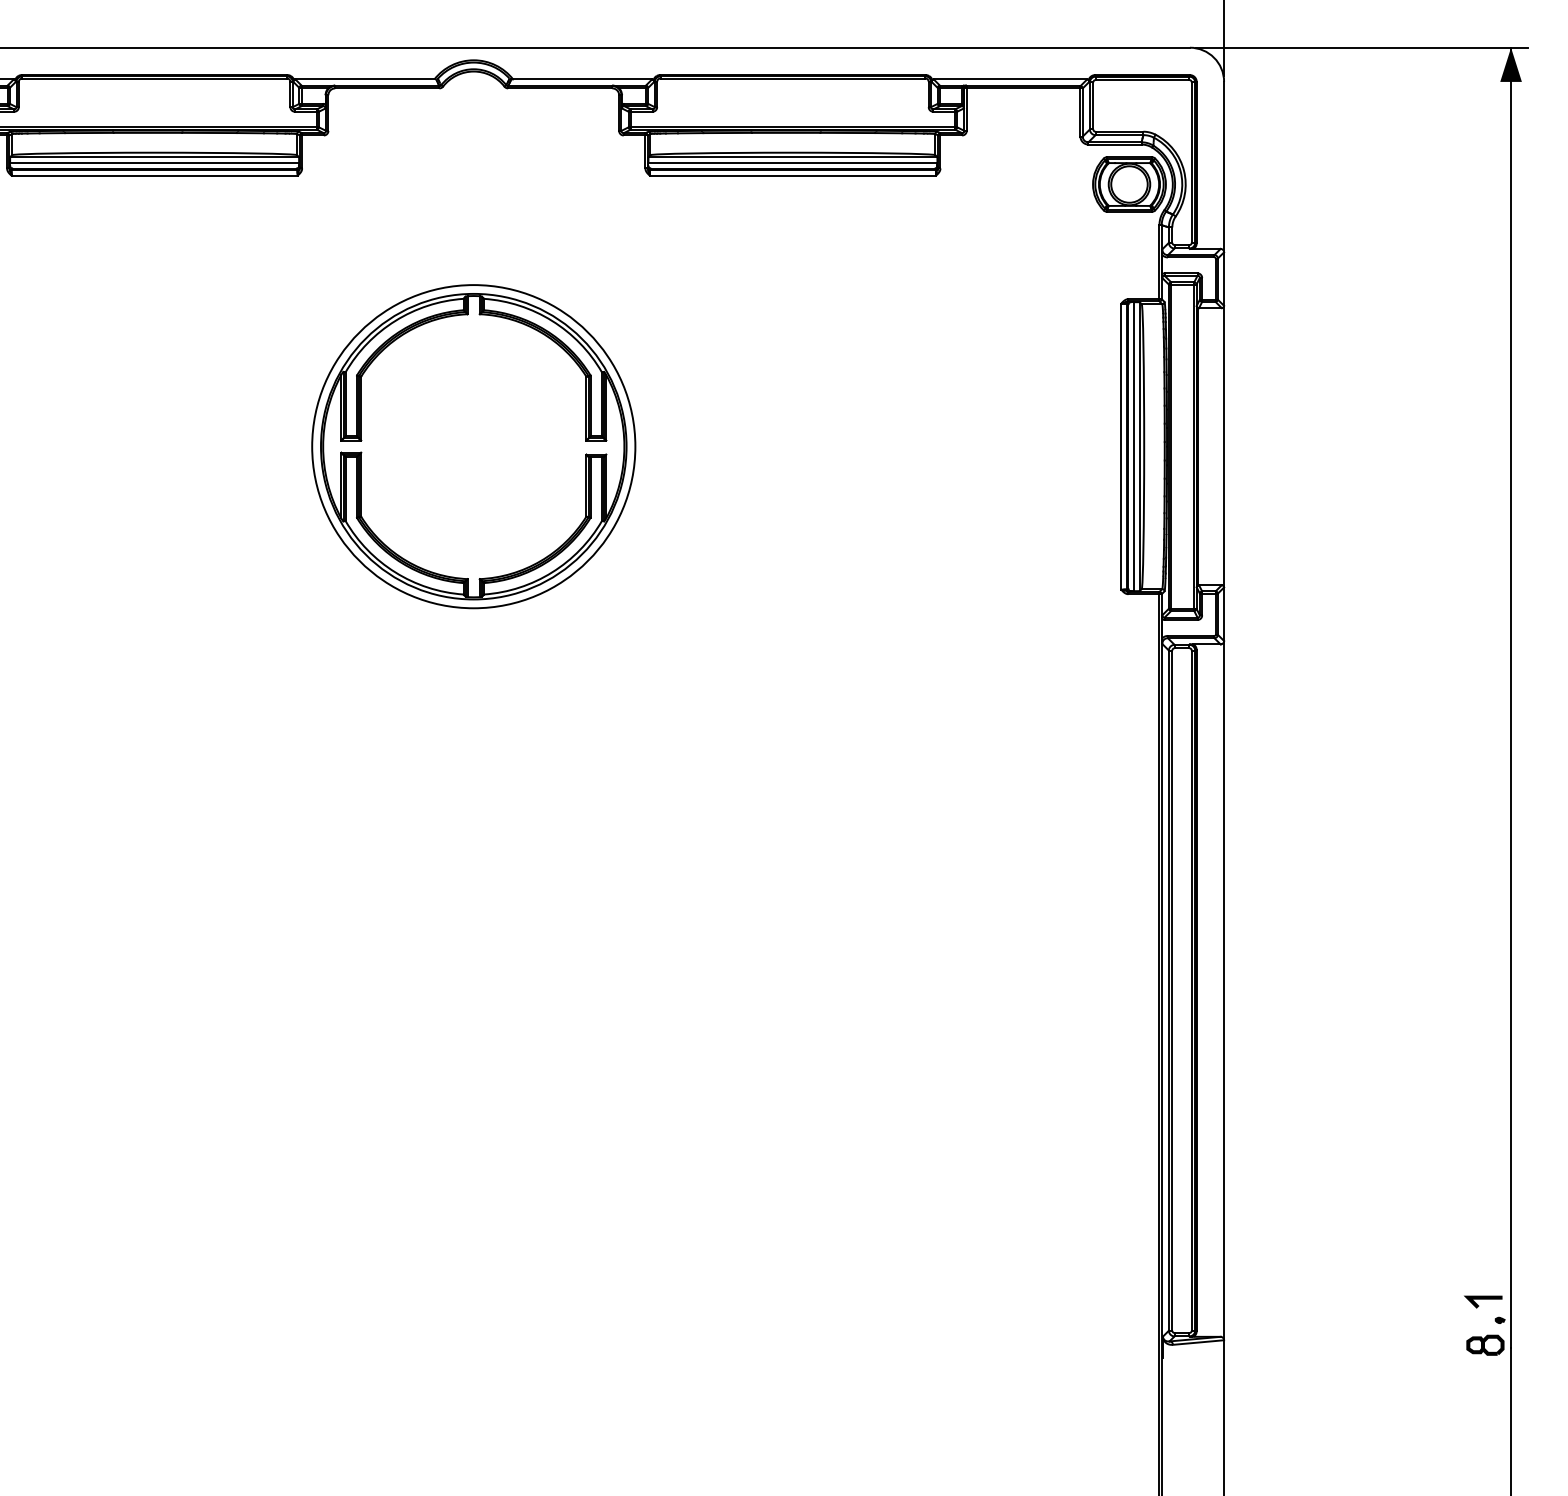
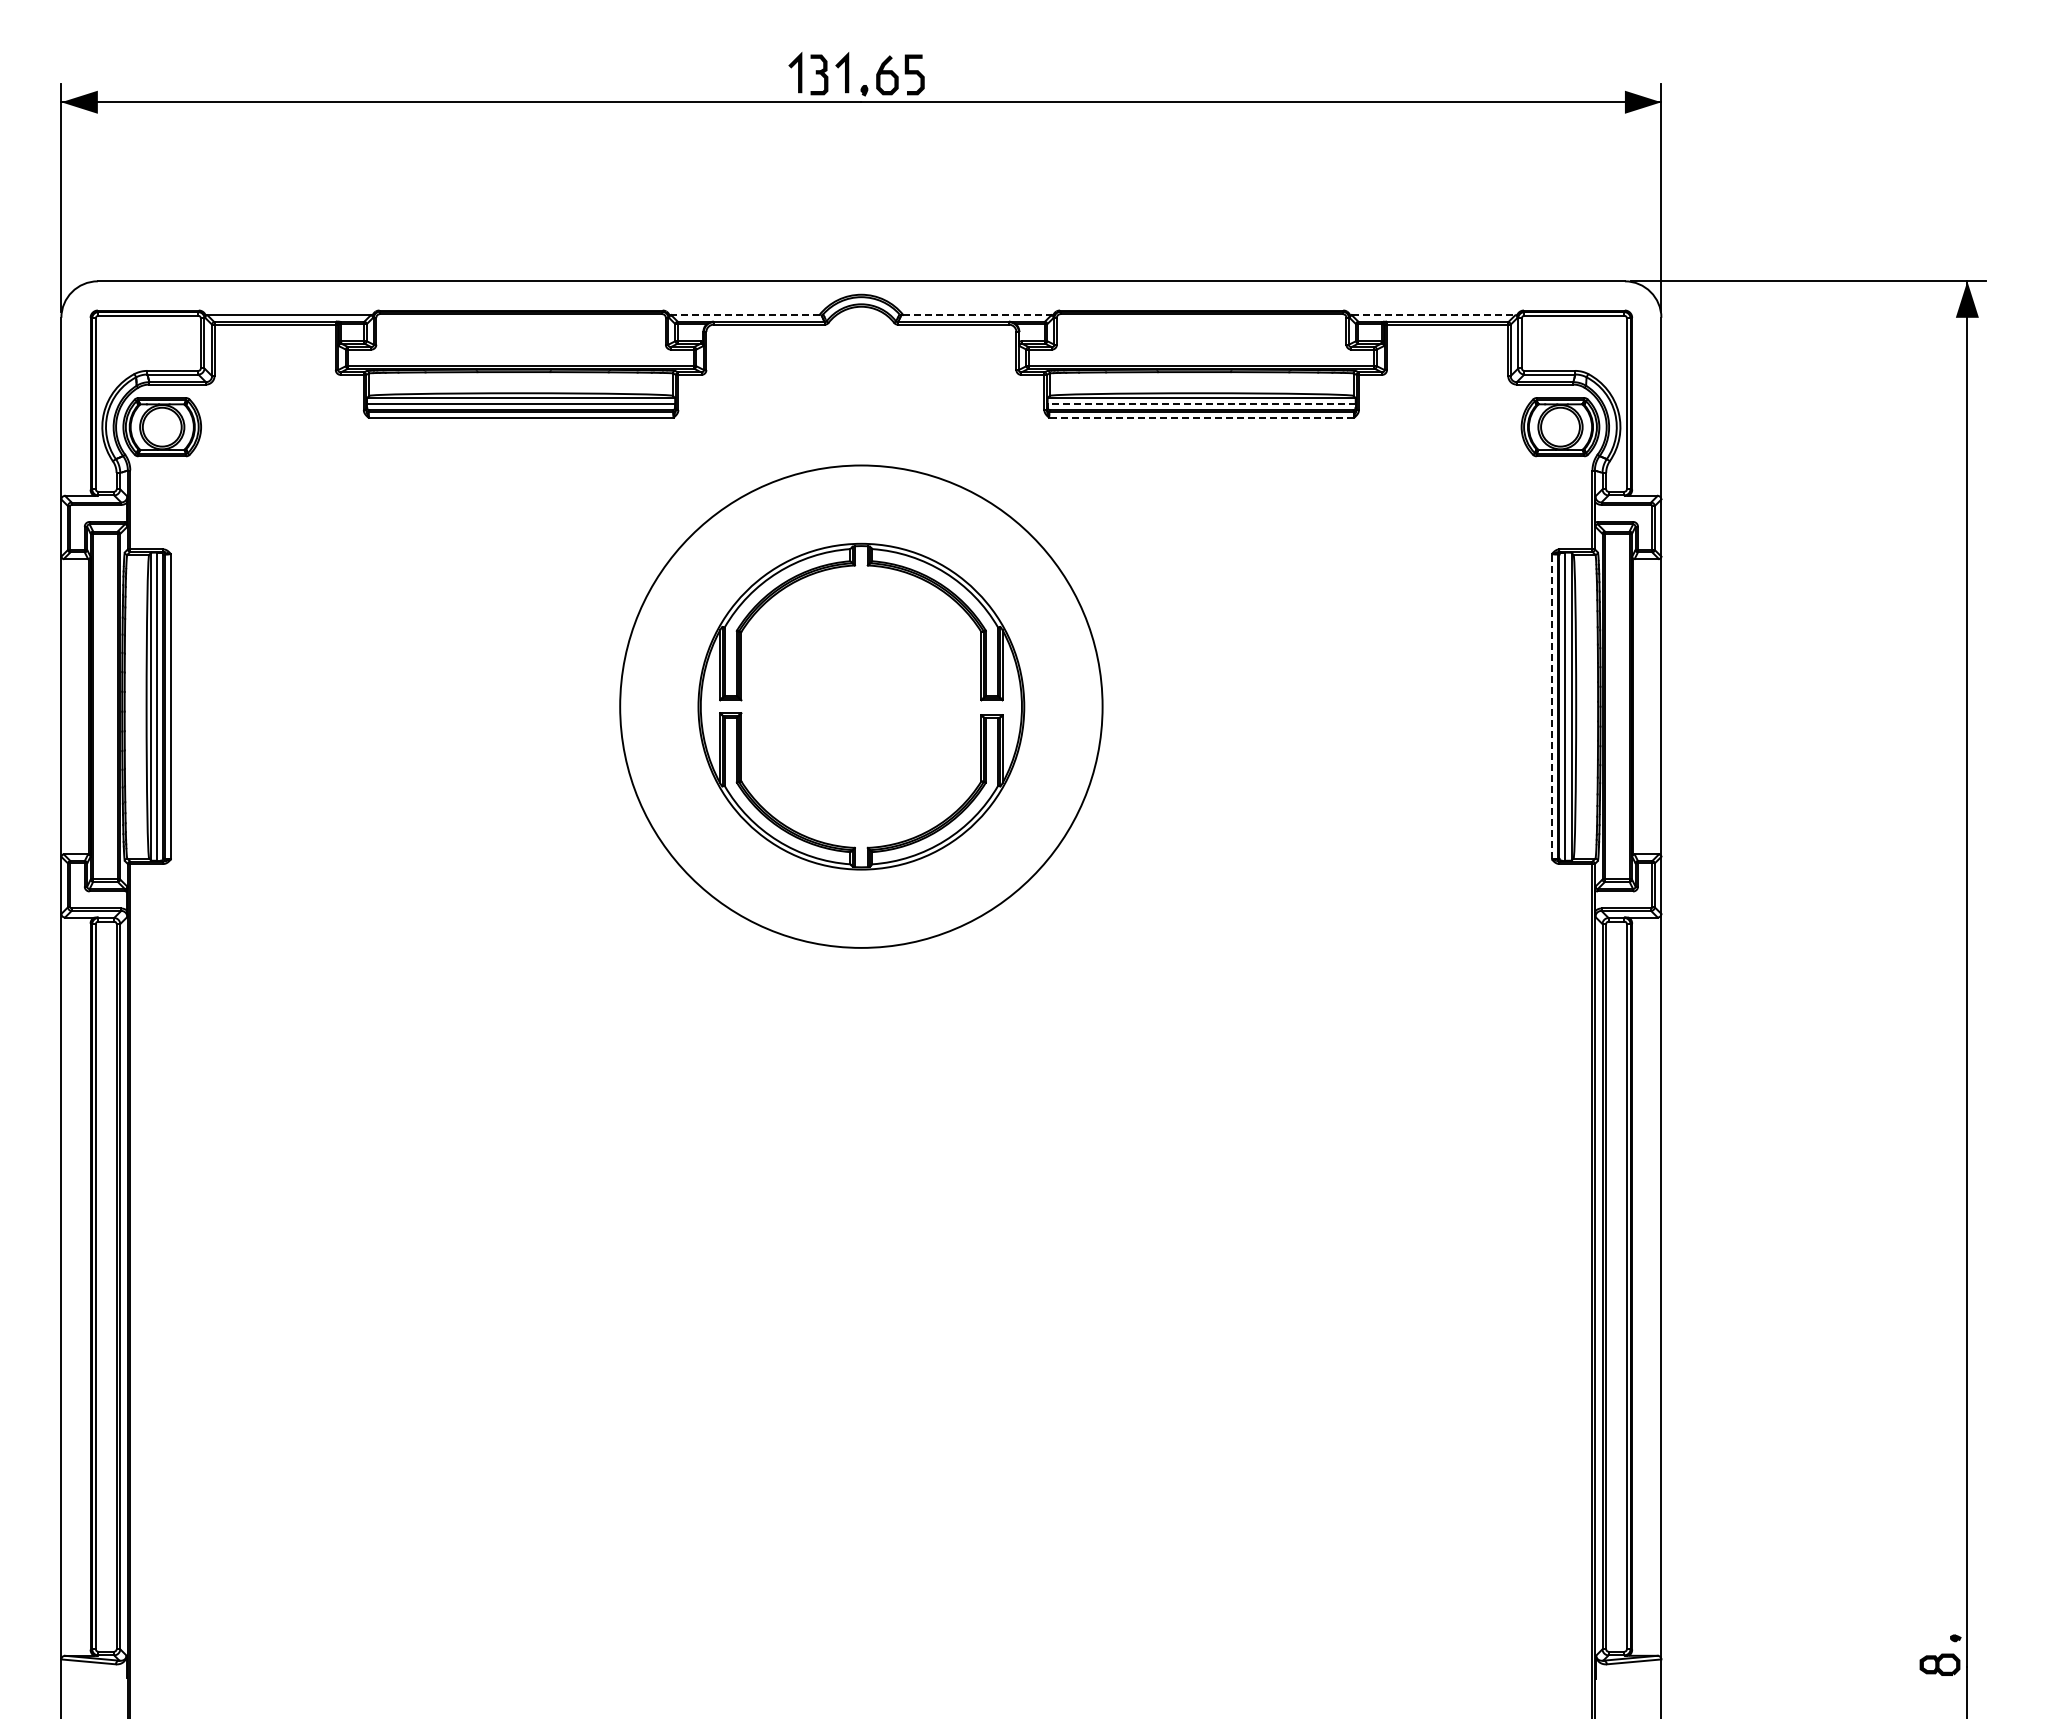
line: (365, 79) -> (745, 315), solid -> dashed
line: (582, 79) -> (977, 315), solid -> dashed
line: (1010, 79) -> (1433, 315), solid -> dashed
line: (792, 163) -> (1201, 404), solid -> dashed
line: (792, 175) -> (1201, 417), solid -> dashed
circle: (473, 446) -> (861, 706), size x1.4
line: (1121, 446) -> (1551, 706), solid -> dashed
line: (1483, 1299) -> (1937, 1616), removed

